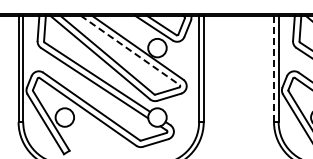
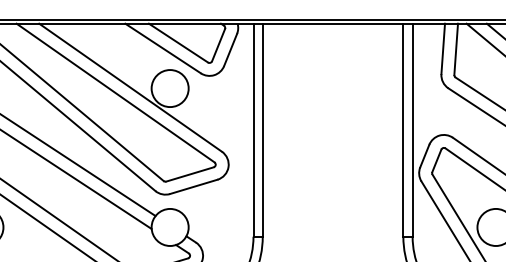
line: (130, 50) -> (116, 93), dashed -> solid
line: (274, 68) -> (404, 129), dashed -> solid

